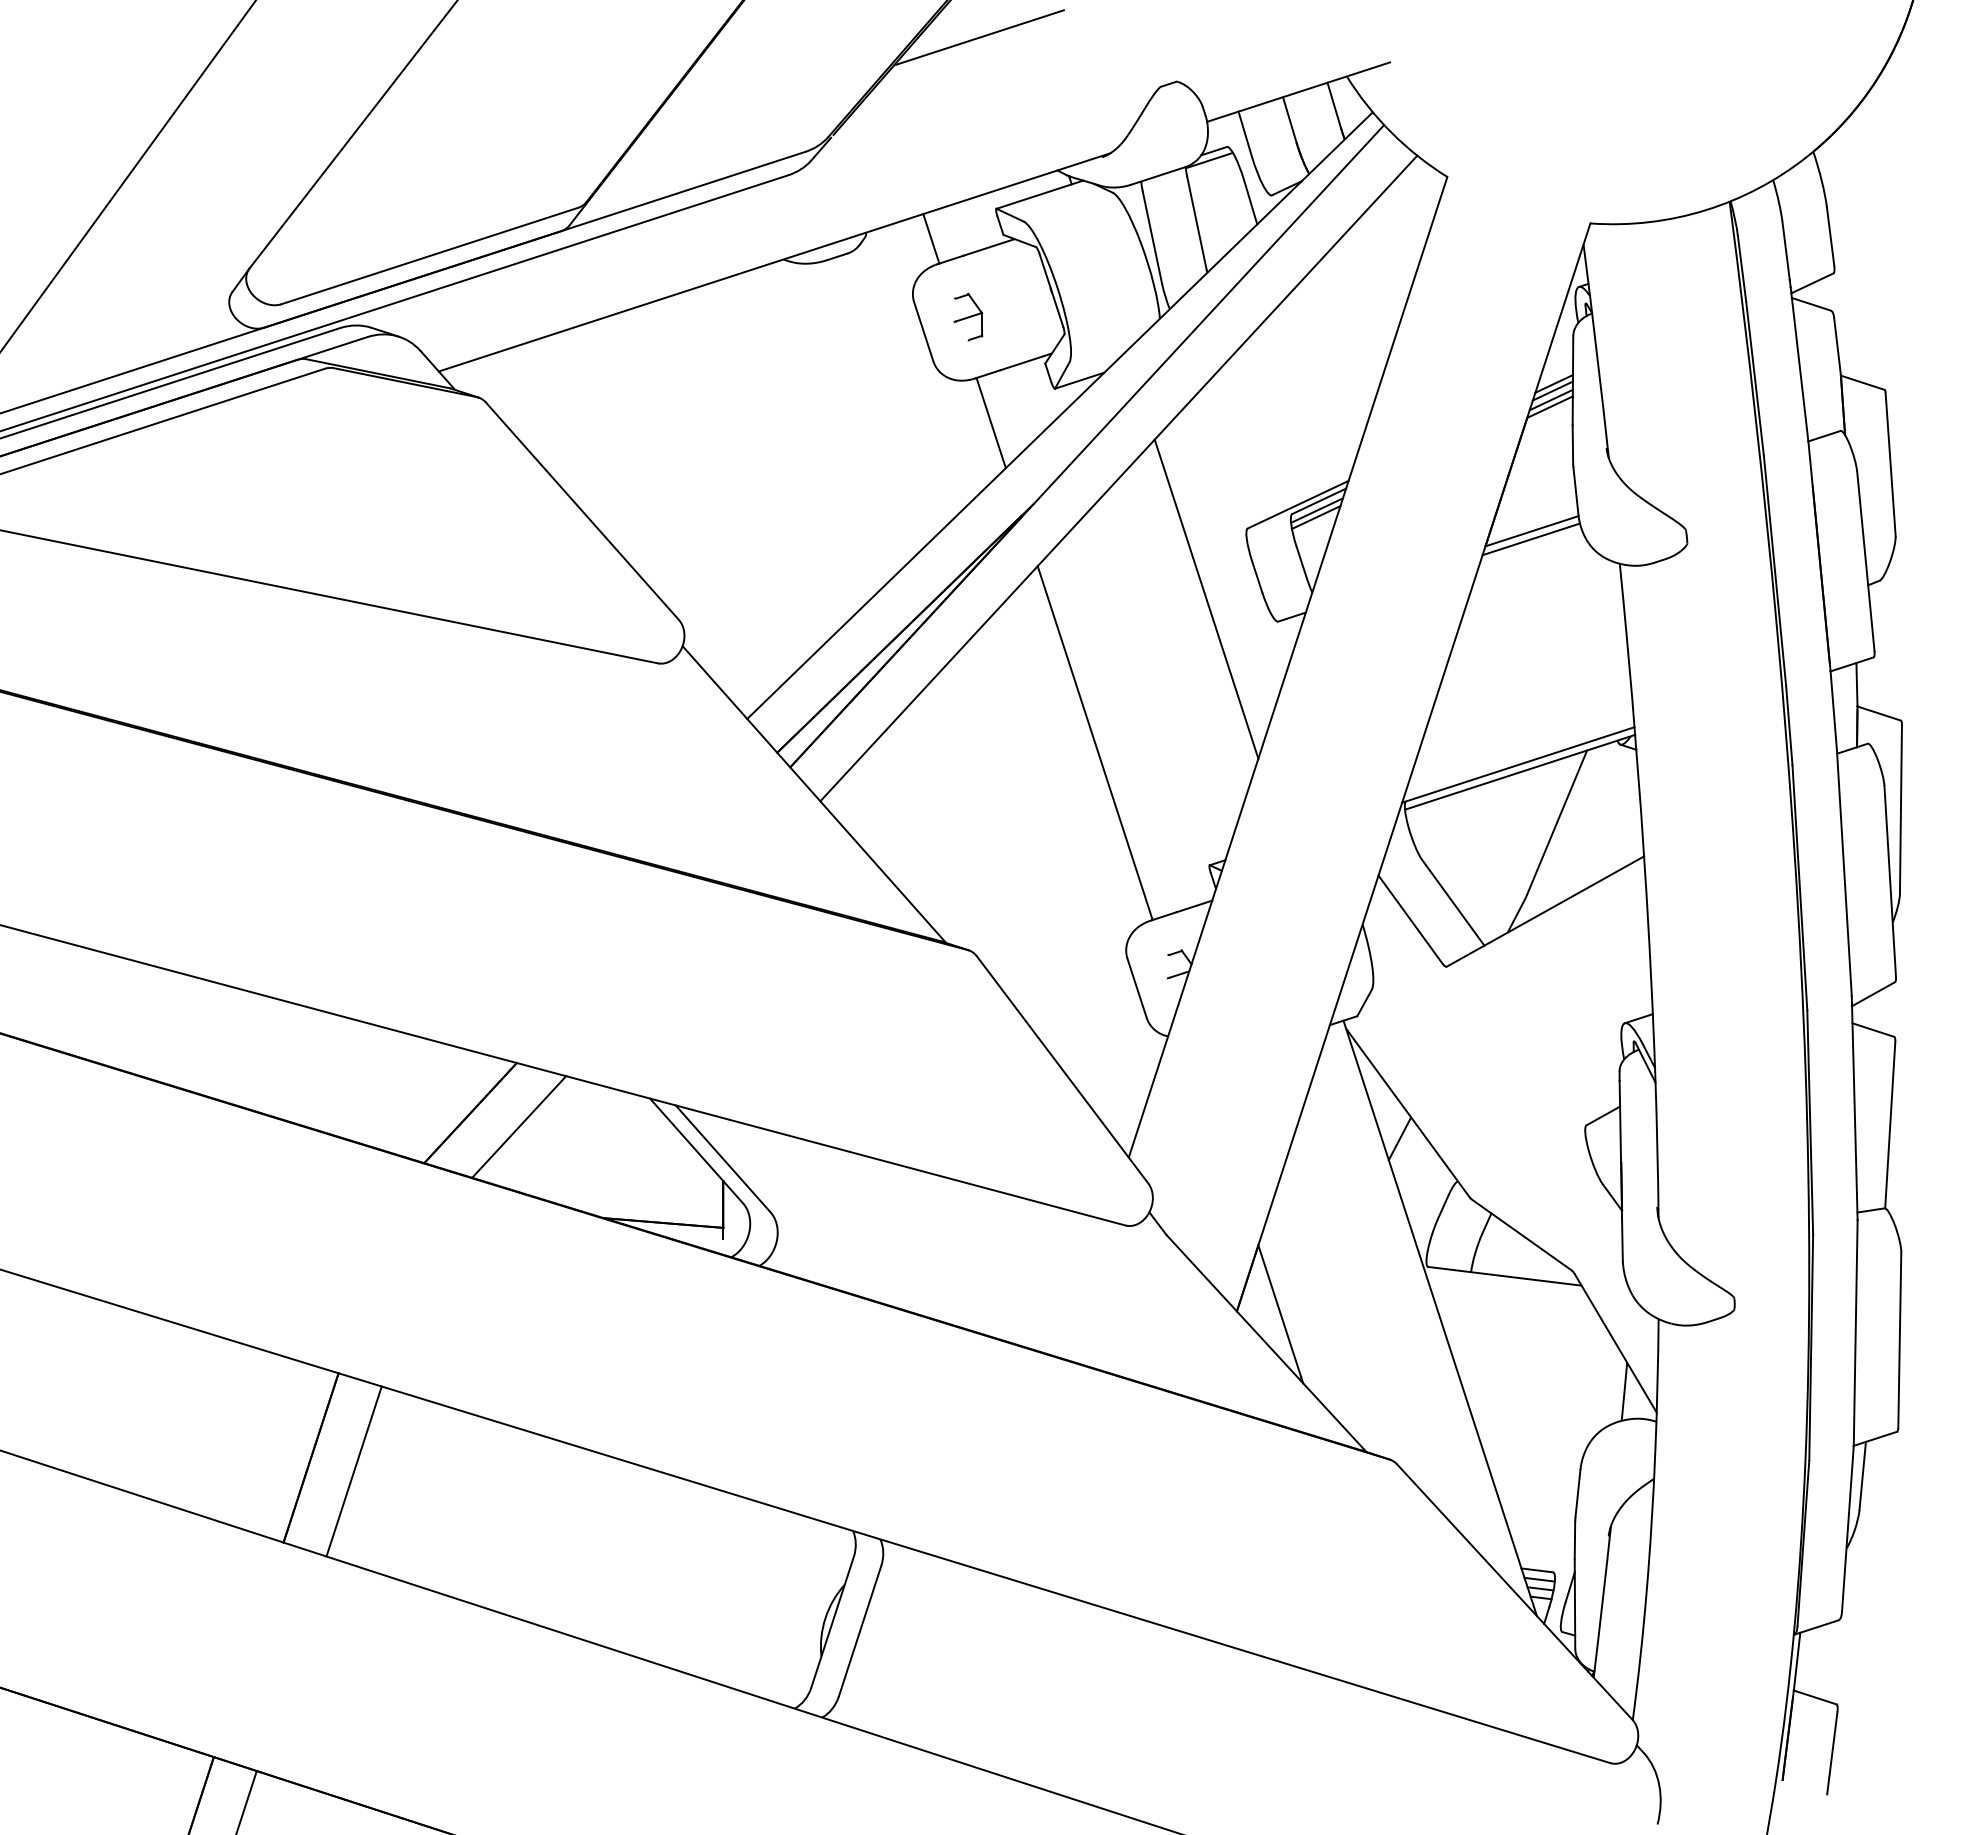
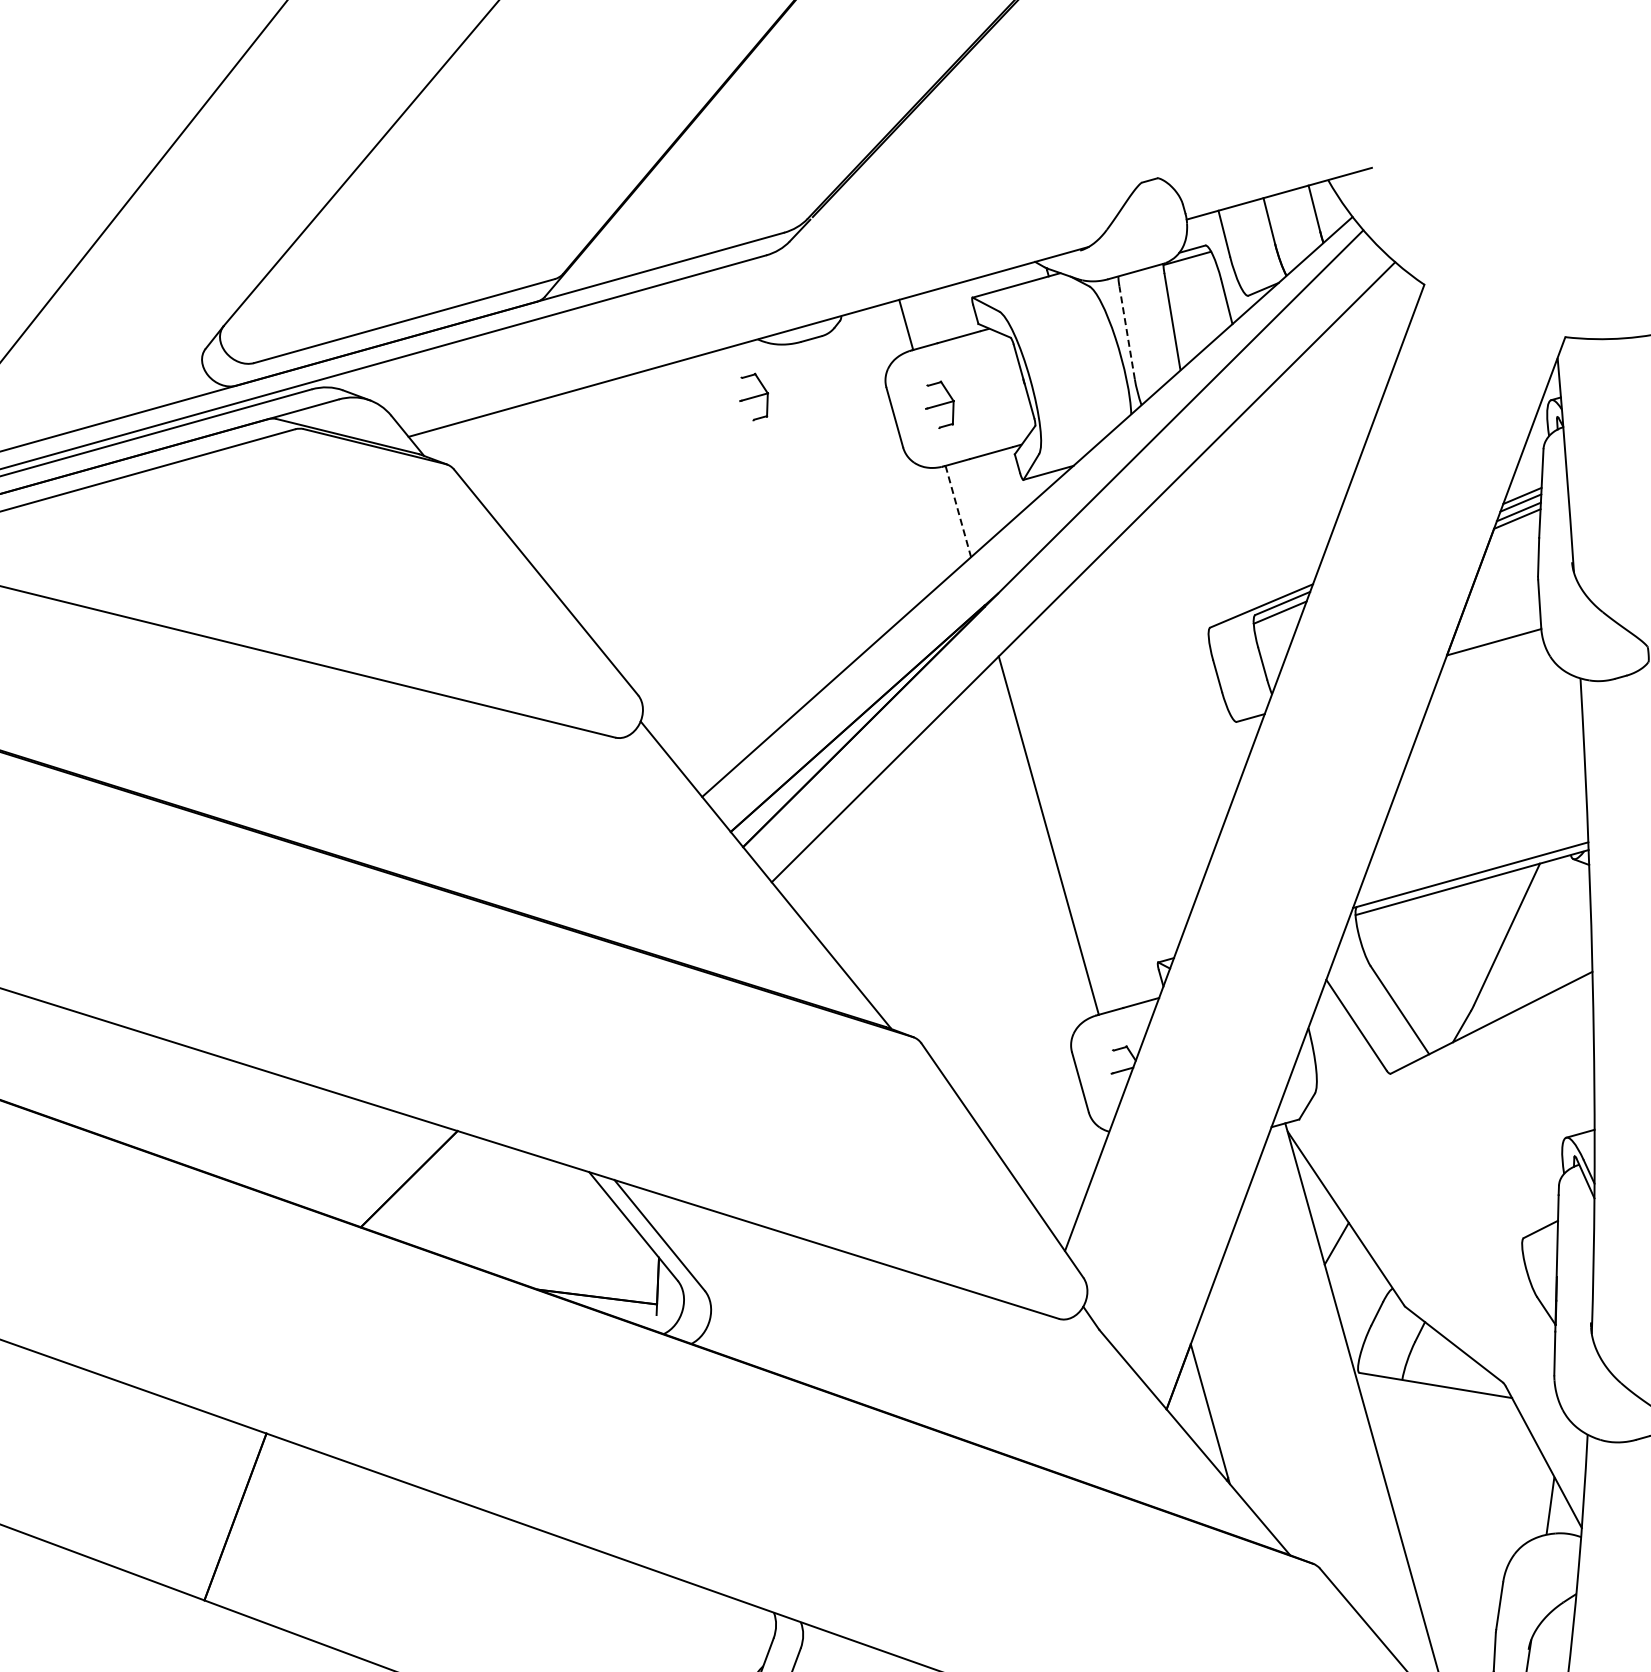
line: (978, 37) -> (961, 125), removed
line: (1152, 237) -> (1127, 332), solid -> dashed
part: (782, 317) -> (754, 397), added
line: (991, 423) -> (958, 511), solid -> dashed
line: (1315, 517) -> (1278, 619), removed
line: (1530, 539) -> (1492, 650), removed
line: (1206, 598) -> (1166, 695), removed
line: (519, 1126) -> (457, 1194), removed
line: (353, 1471) -> (277, 1532), removed

